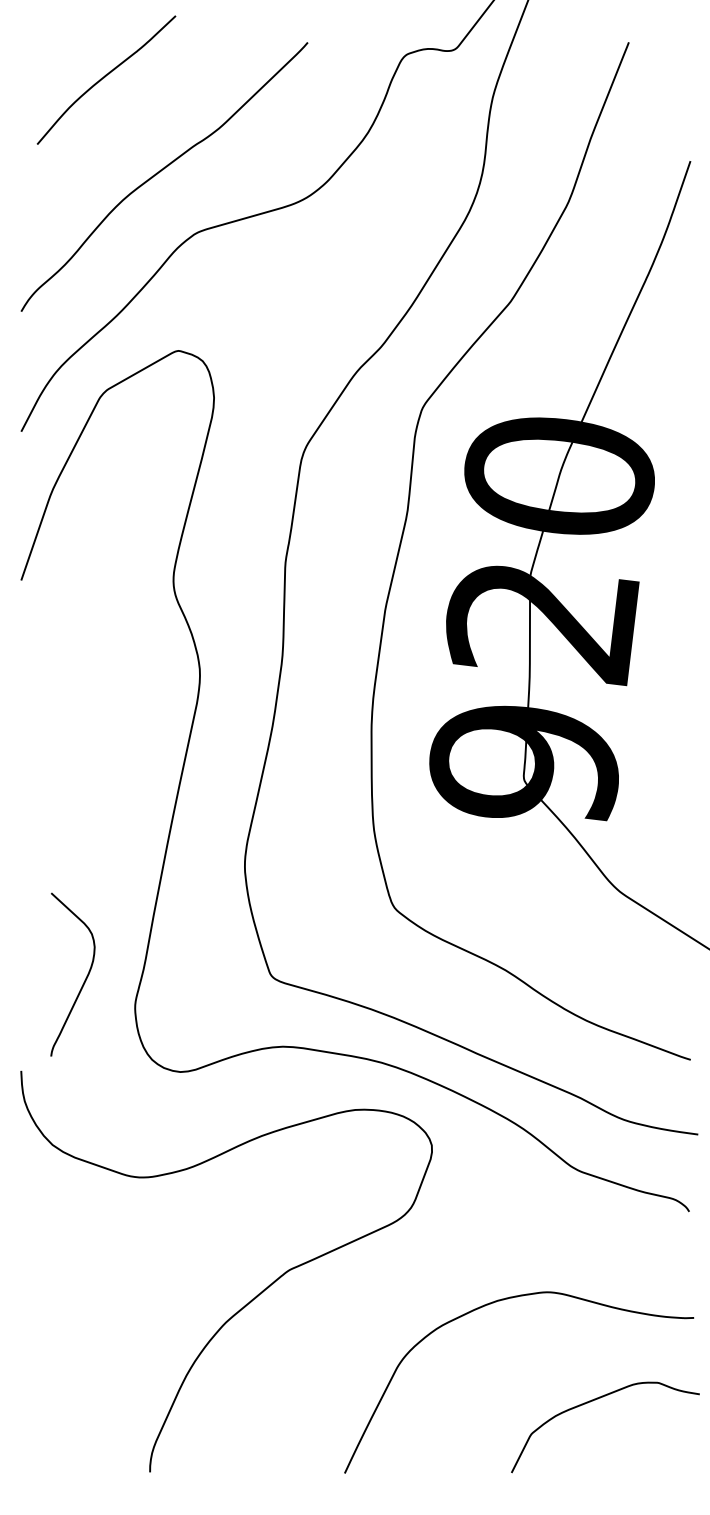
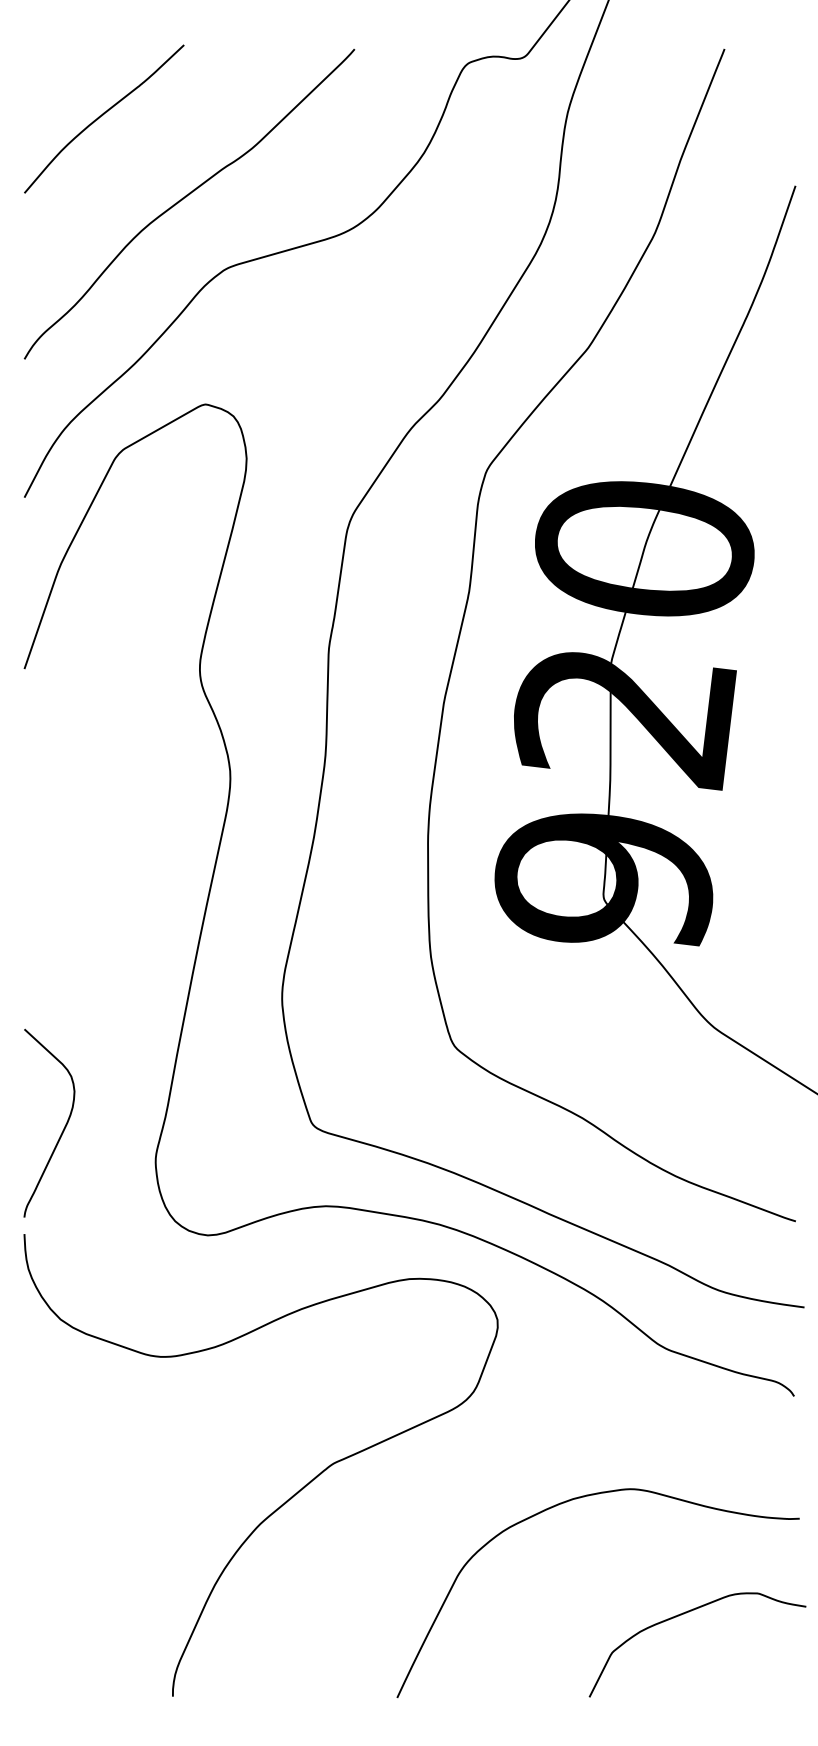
curve: (105, 77) -> (103, 116), moved
curve: (84, 980) -> (62, 1129), moved

